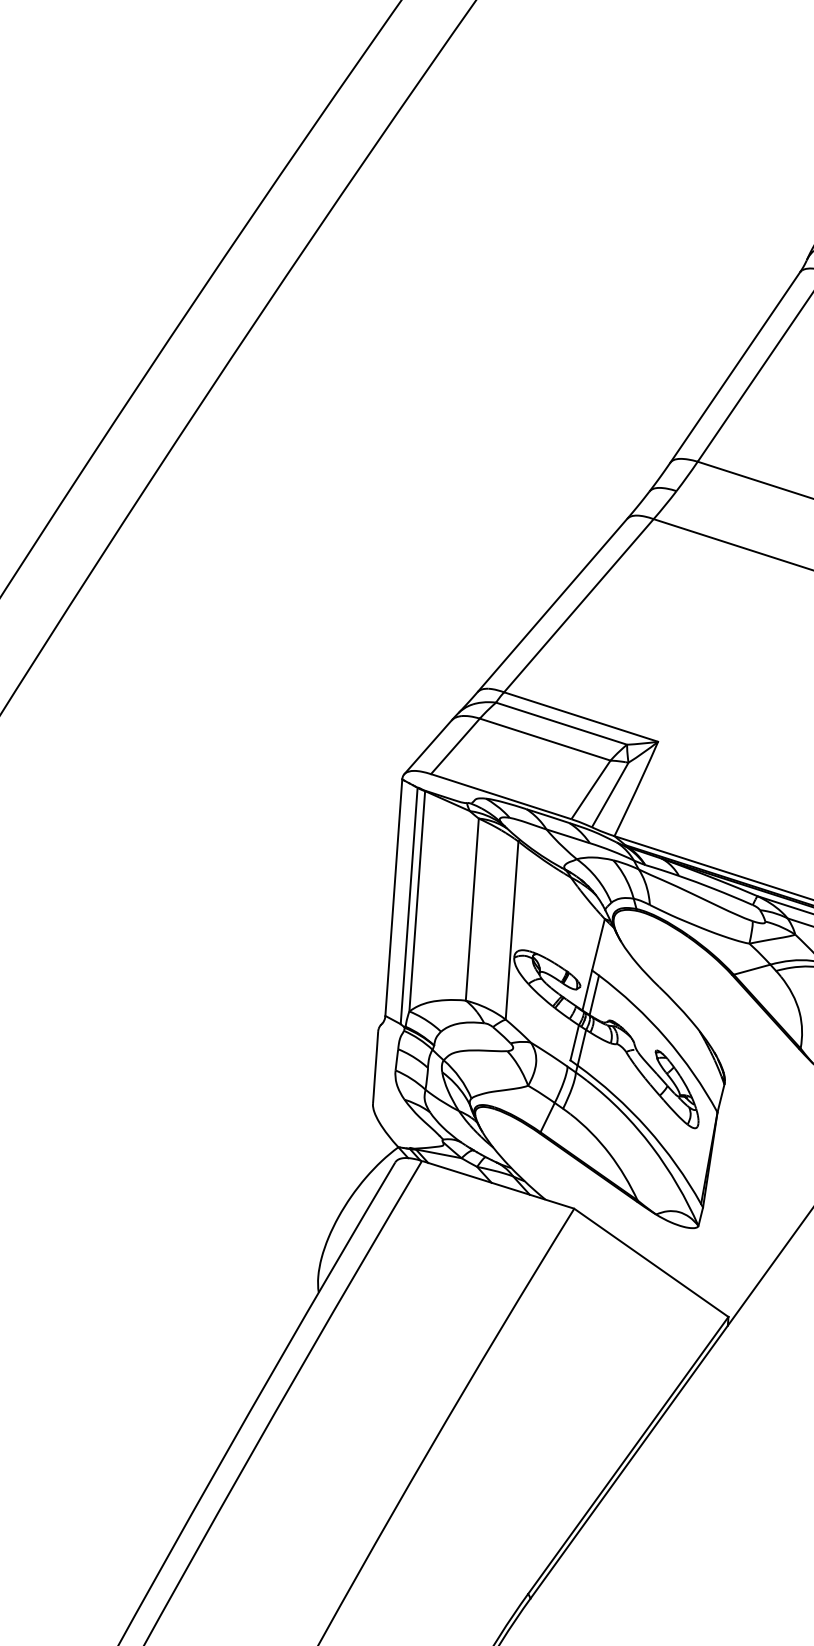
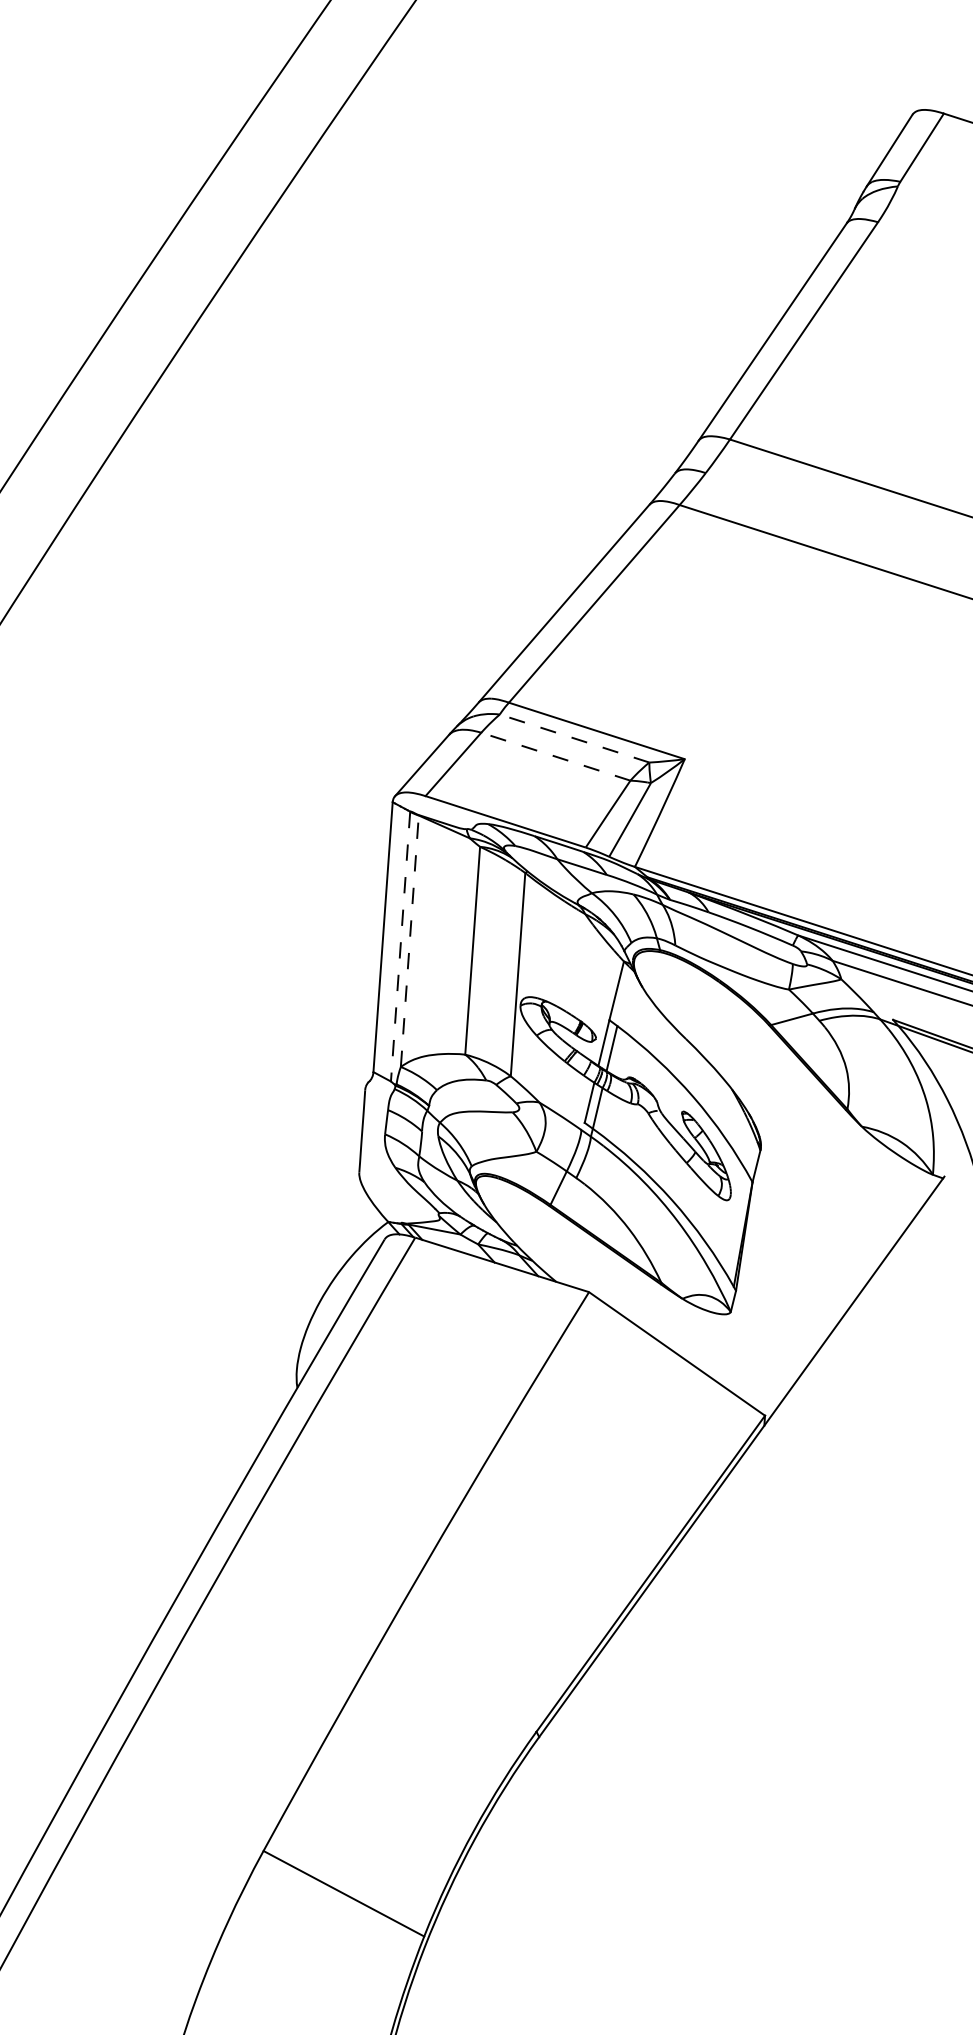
line: (561, 723) -> (574, 738), solid -> dashed
line: (544, 739) -> (555, 756), solid -> dashed
line: (416, 900) -> (409, 940), solid -> dashed
line: (409, 906) -> (400, 947), solid -> dashed

